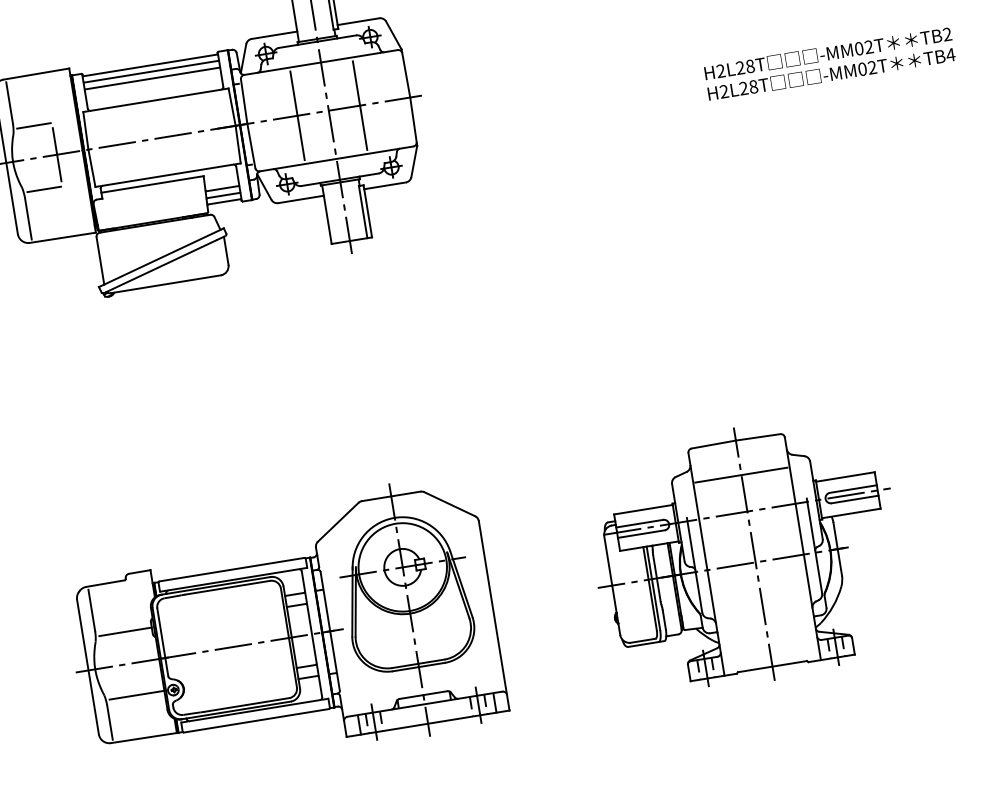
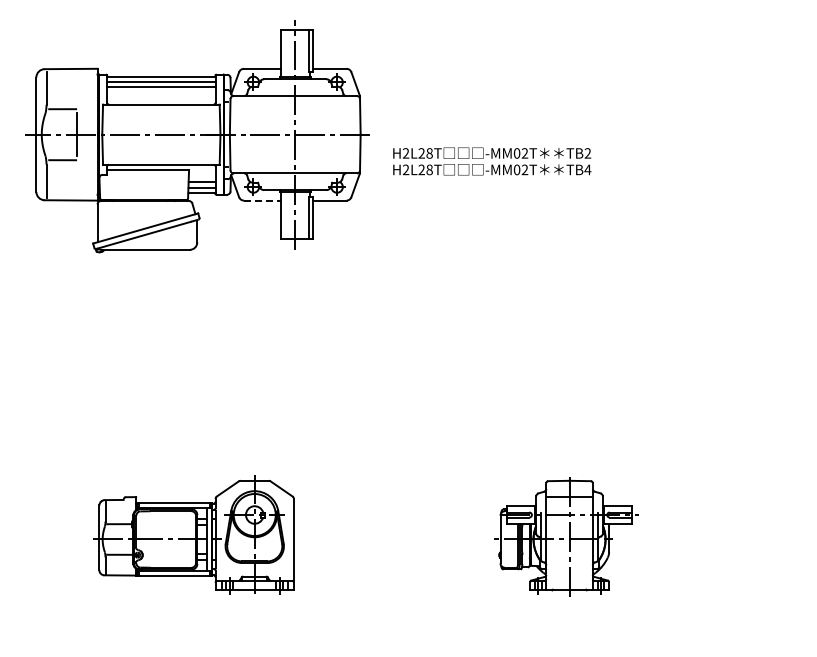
text: (830, 63) -> (492, 161), moved
line: (360, 105) -> (320, 134), removed
line: (297, 115) -> (270, 134), removed
line: (301, 199) -> (262, 200), solid -> dashed
part: (746, 555) -> (565, 535), size x0.6
part: (282, 630) -> (193, 535), size x0.6

